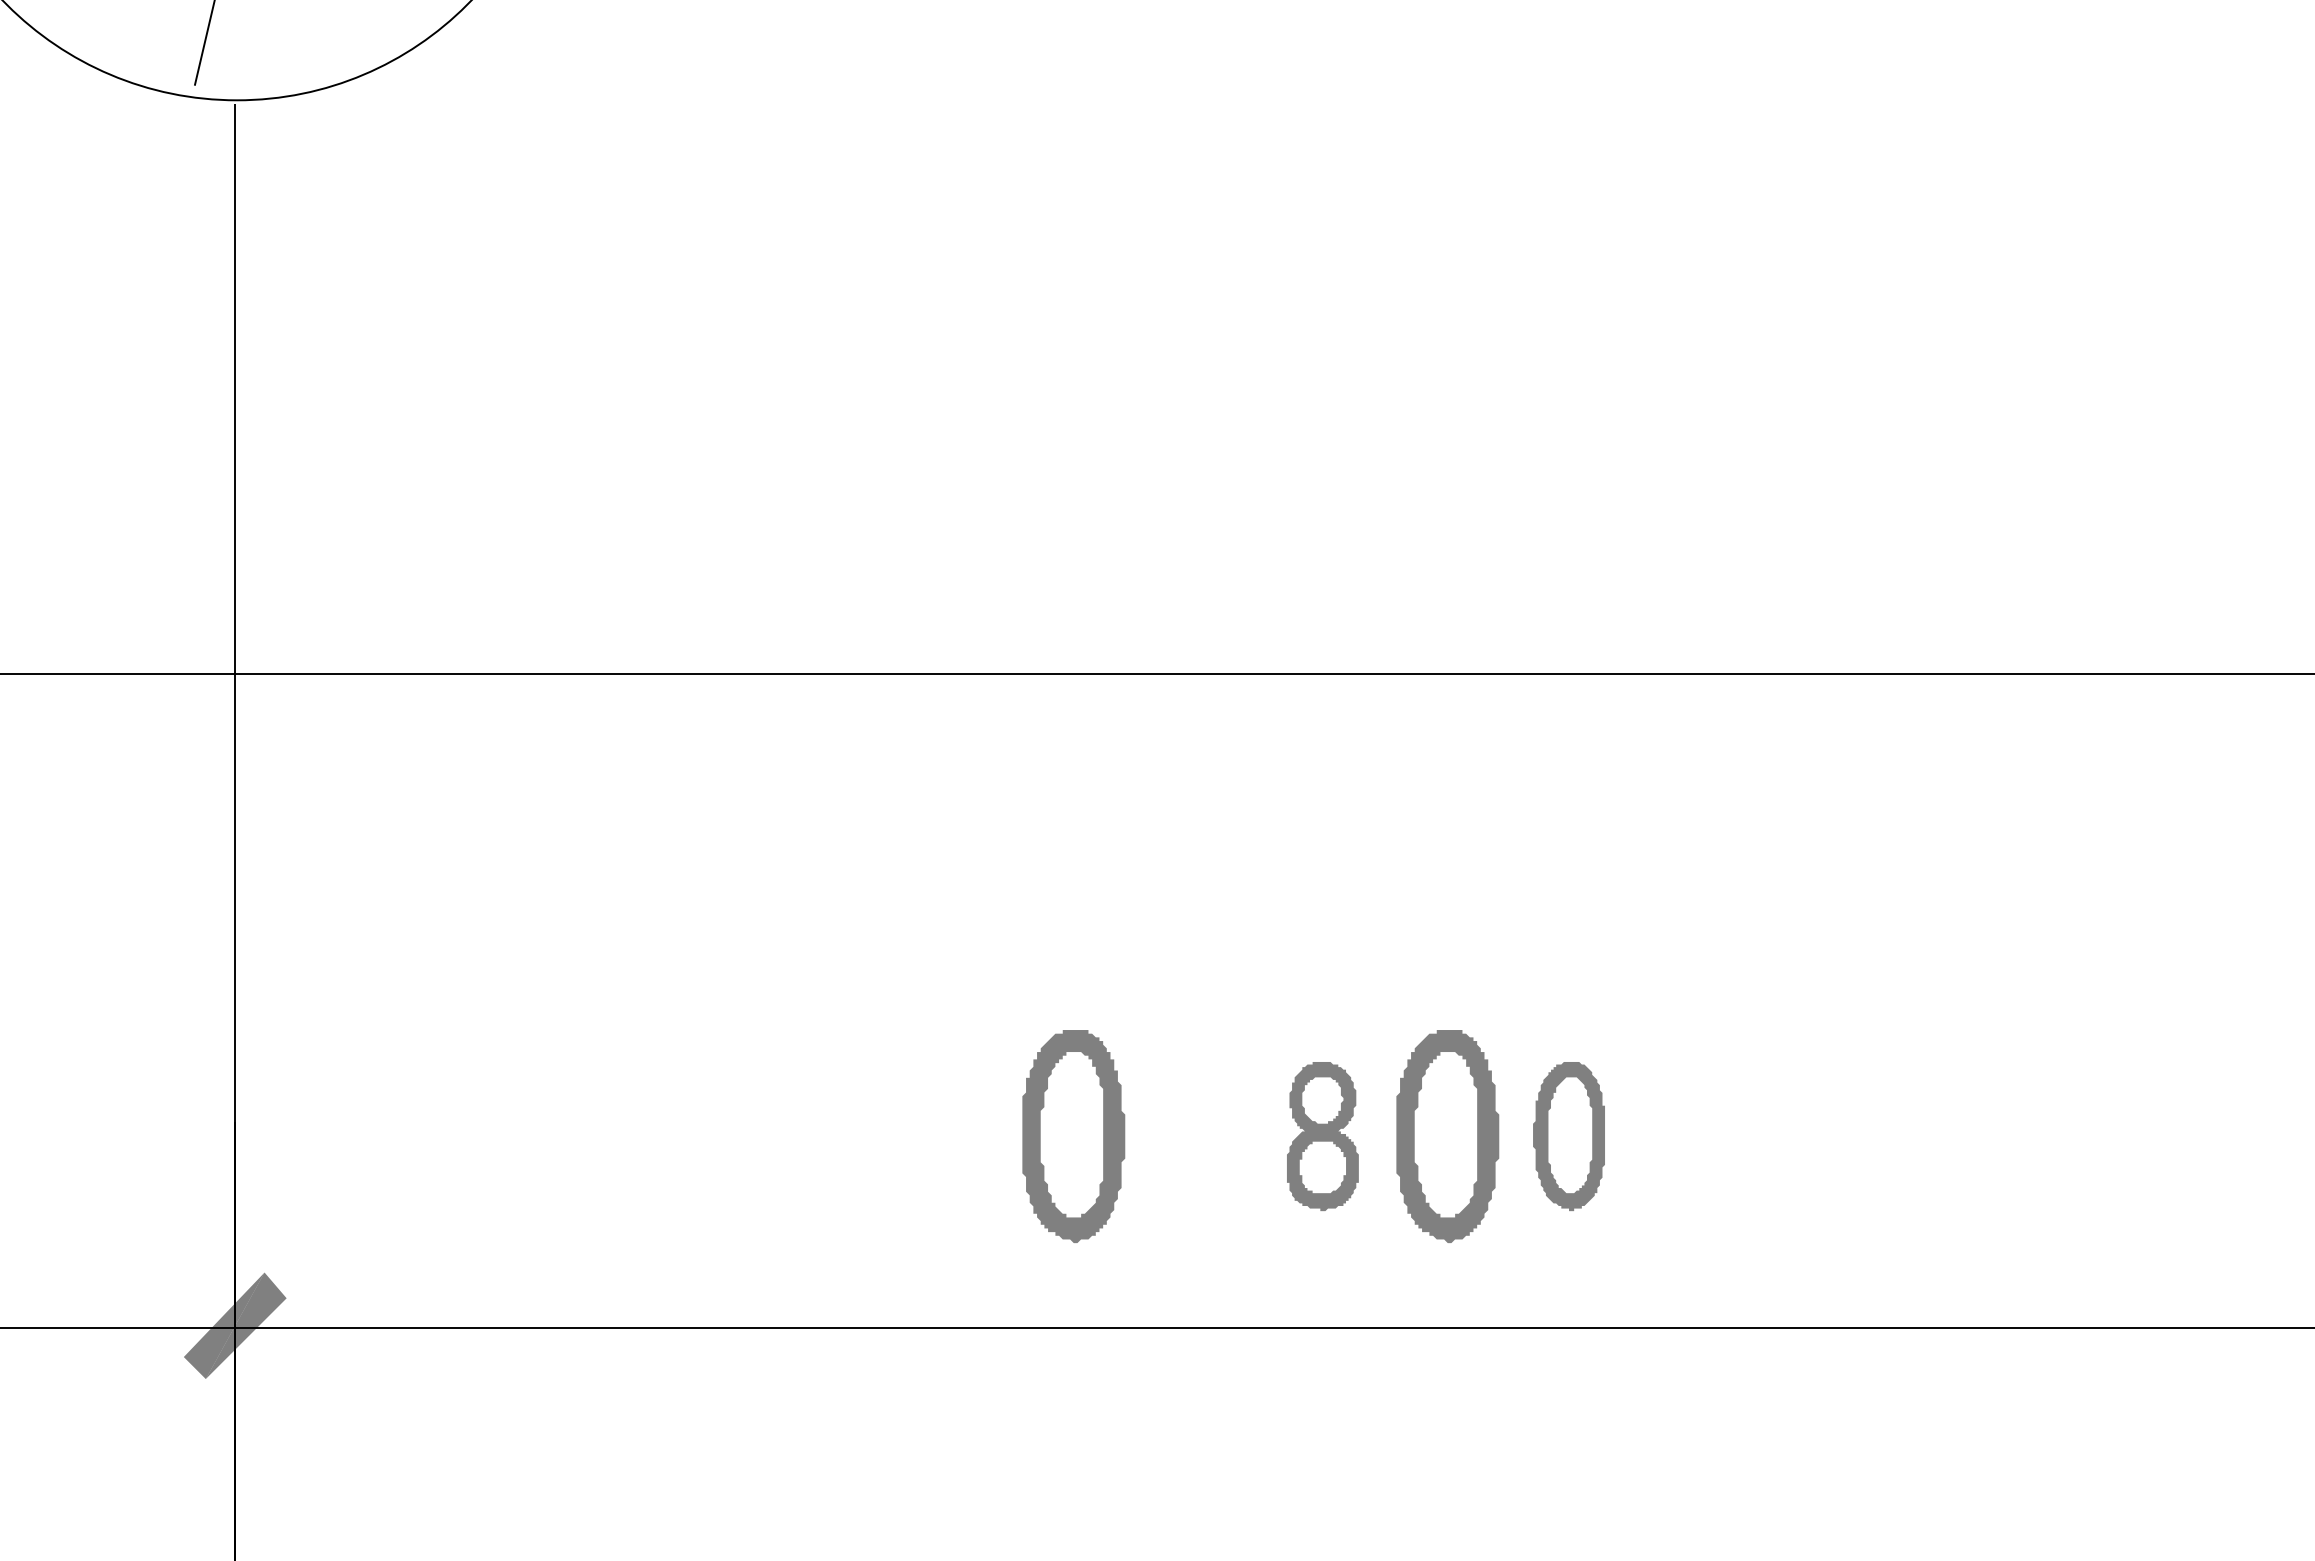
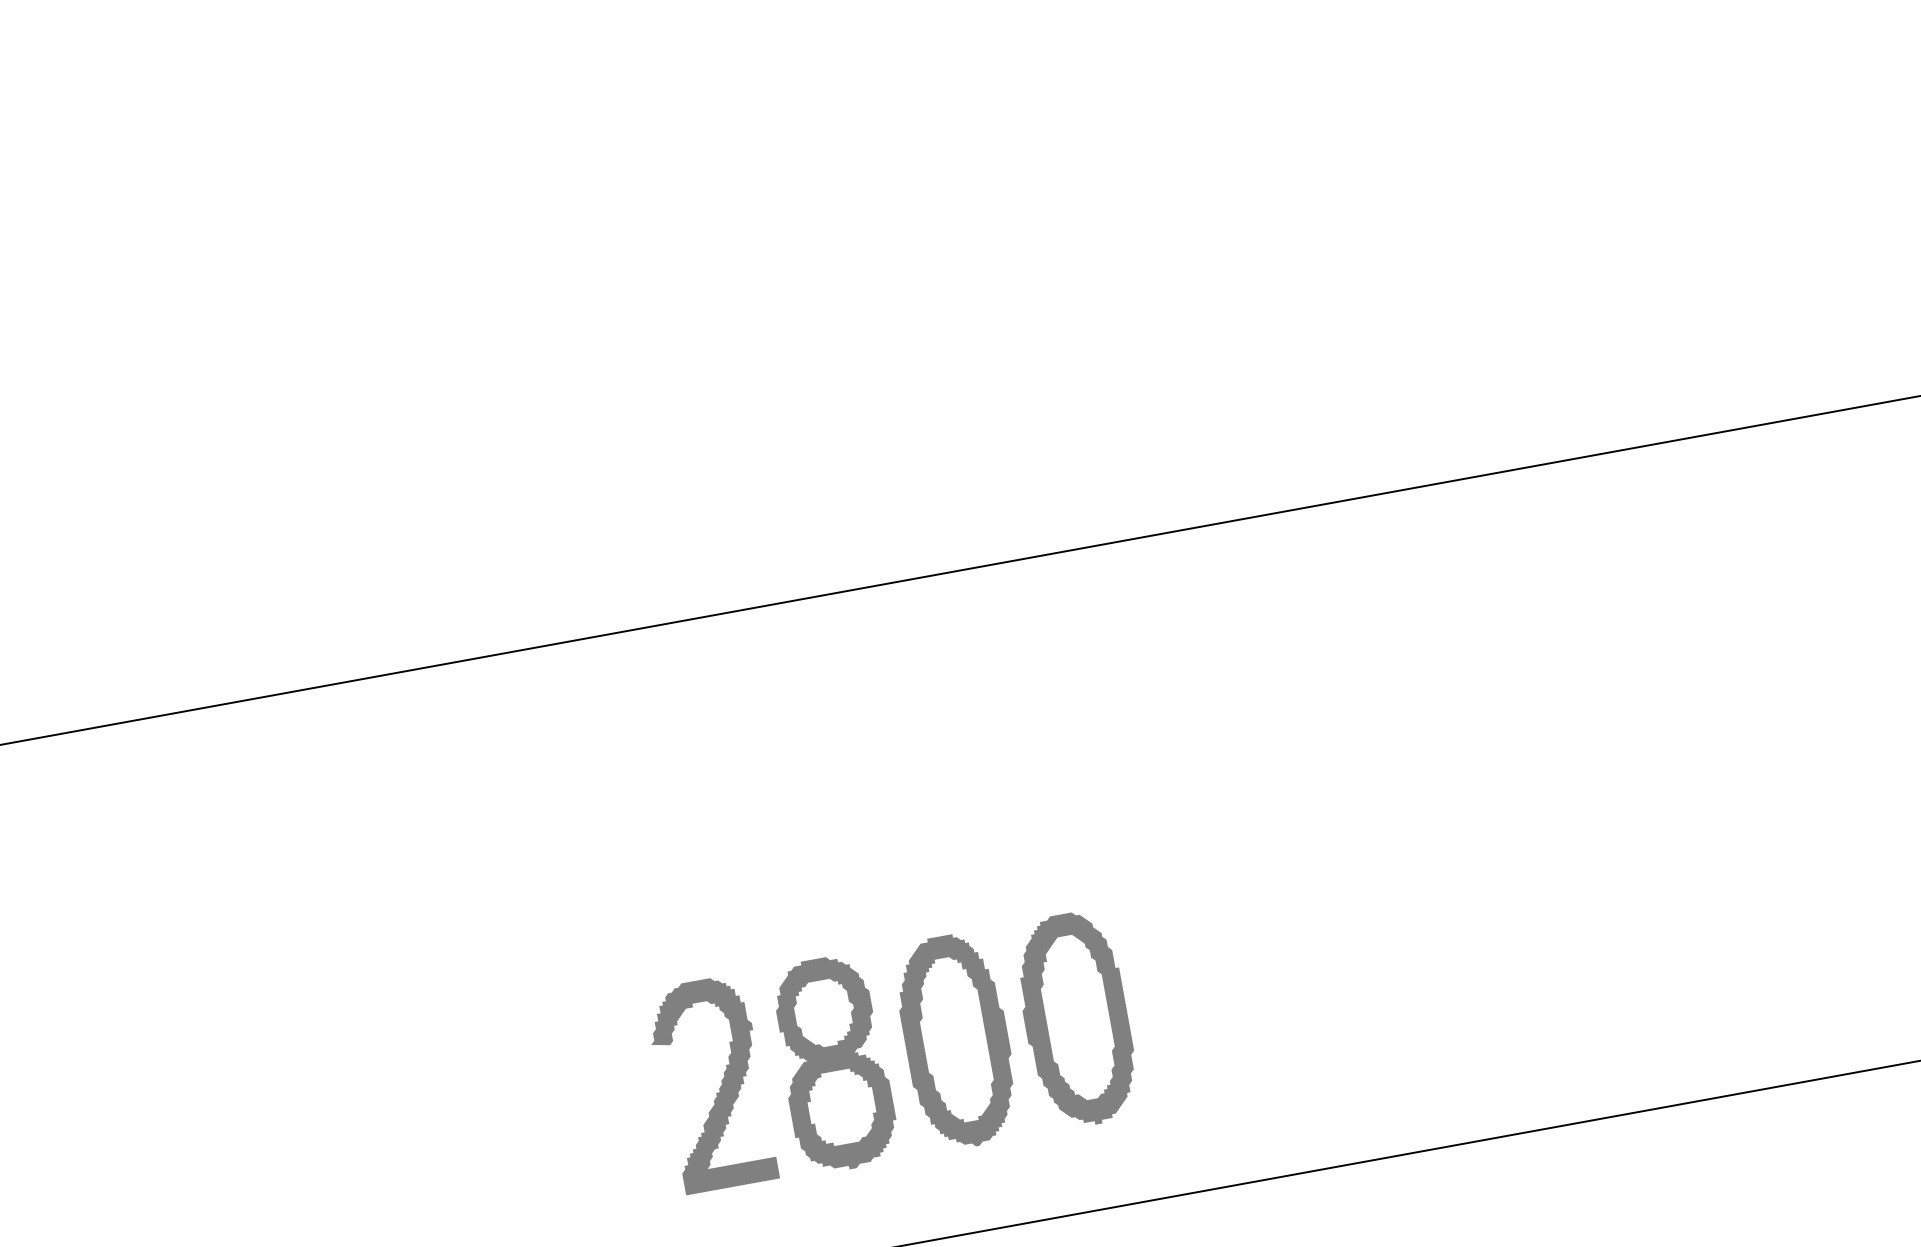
part: (1073, 1136) -> (588, 1108), removed
part: (1322, 1136) -> (833, 1063), size x1.43
part: (1568, 1136) -> (1075, 1019), size x1.43
part: (1205, 1140) -> (719, 1088), added

